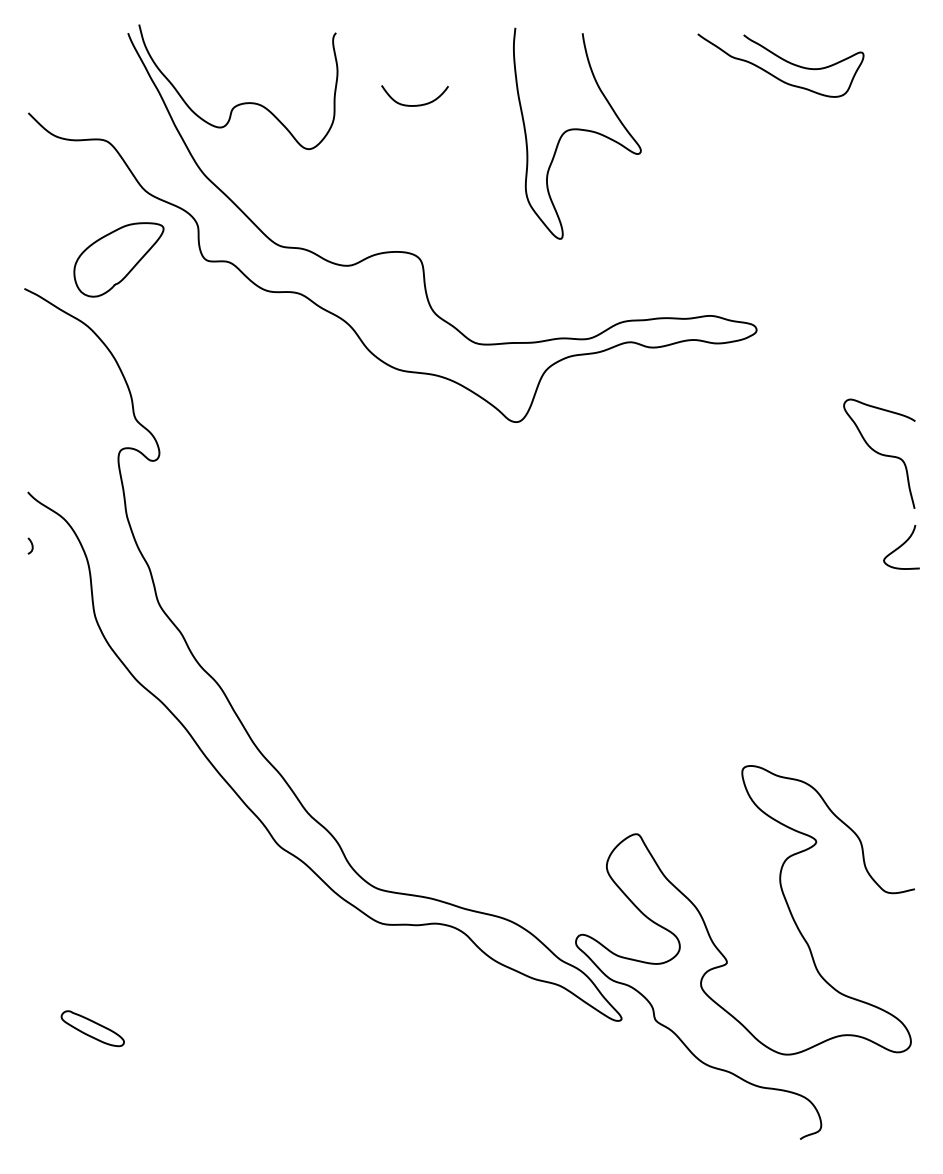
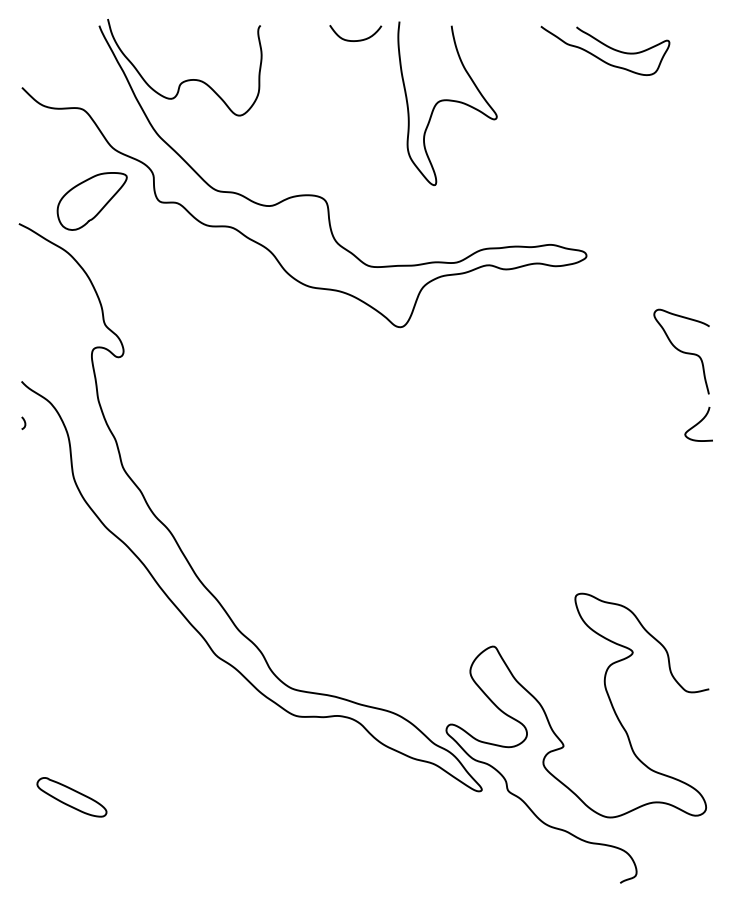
curve: (418, 103) -> (358, 39), moved
part: (92, 1028) -> (71, 797), size x1.43

